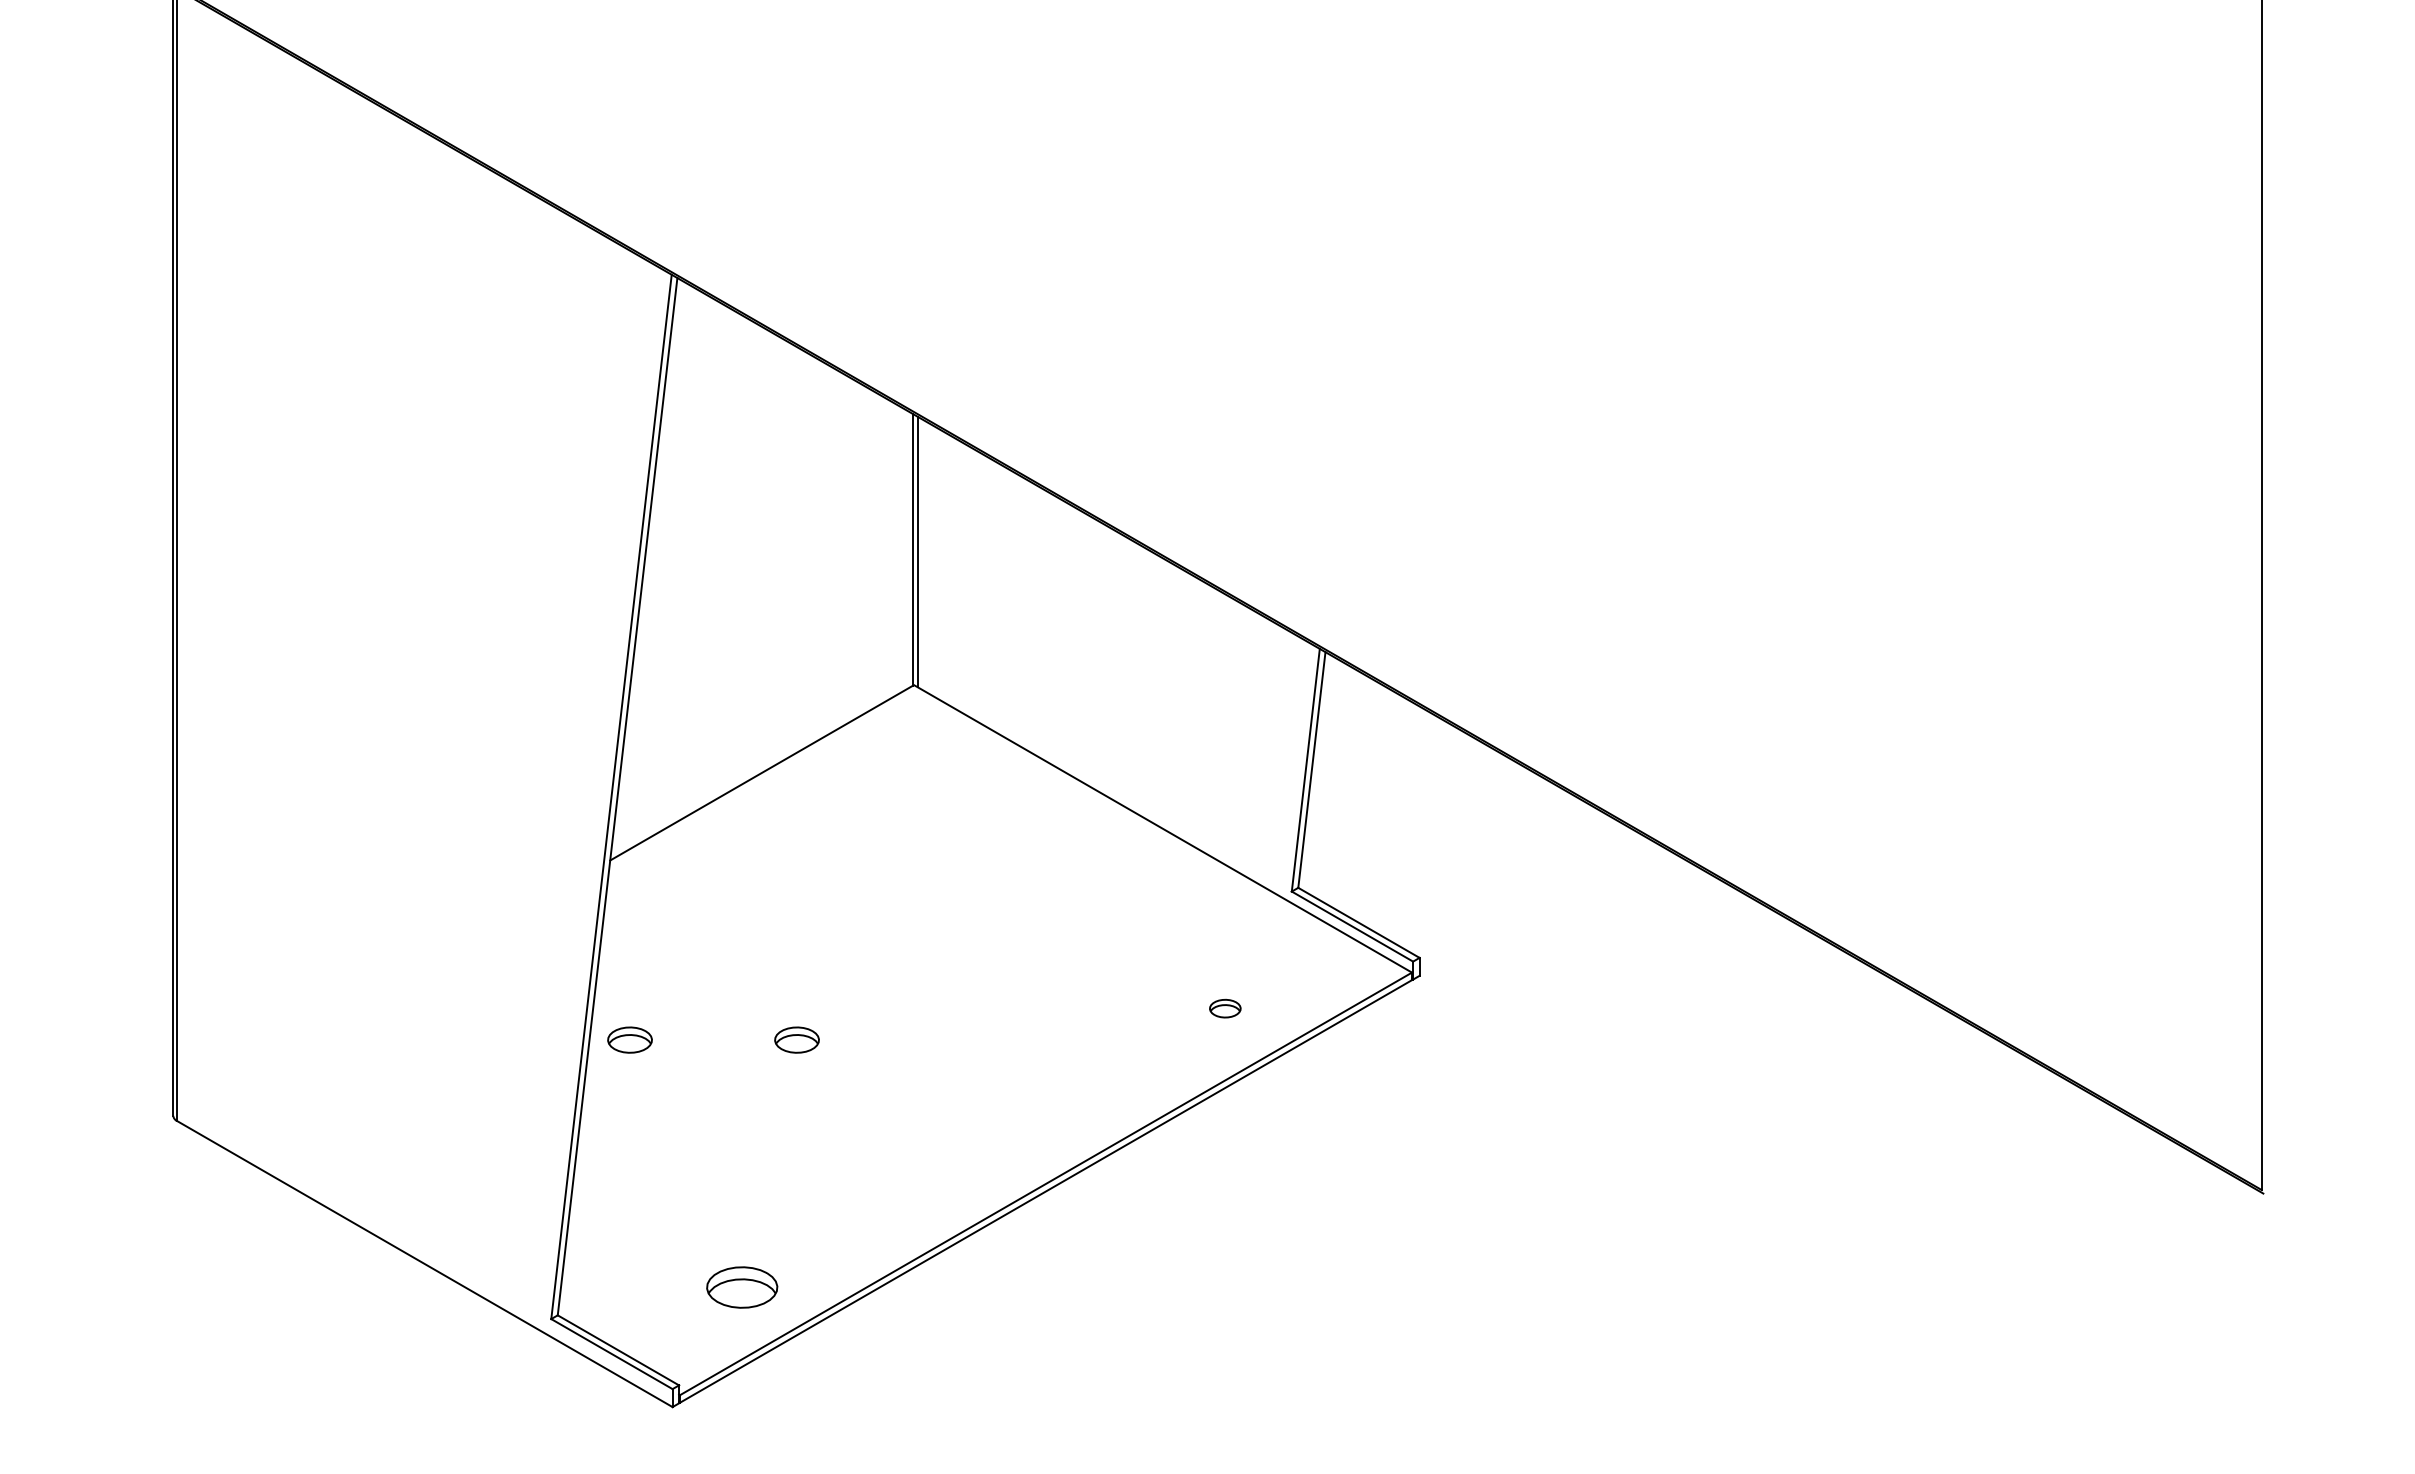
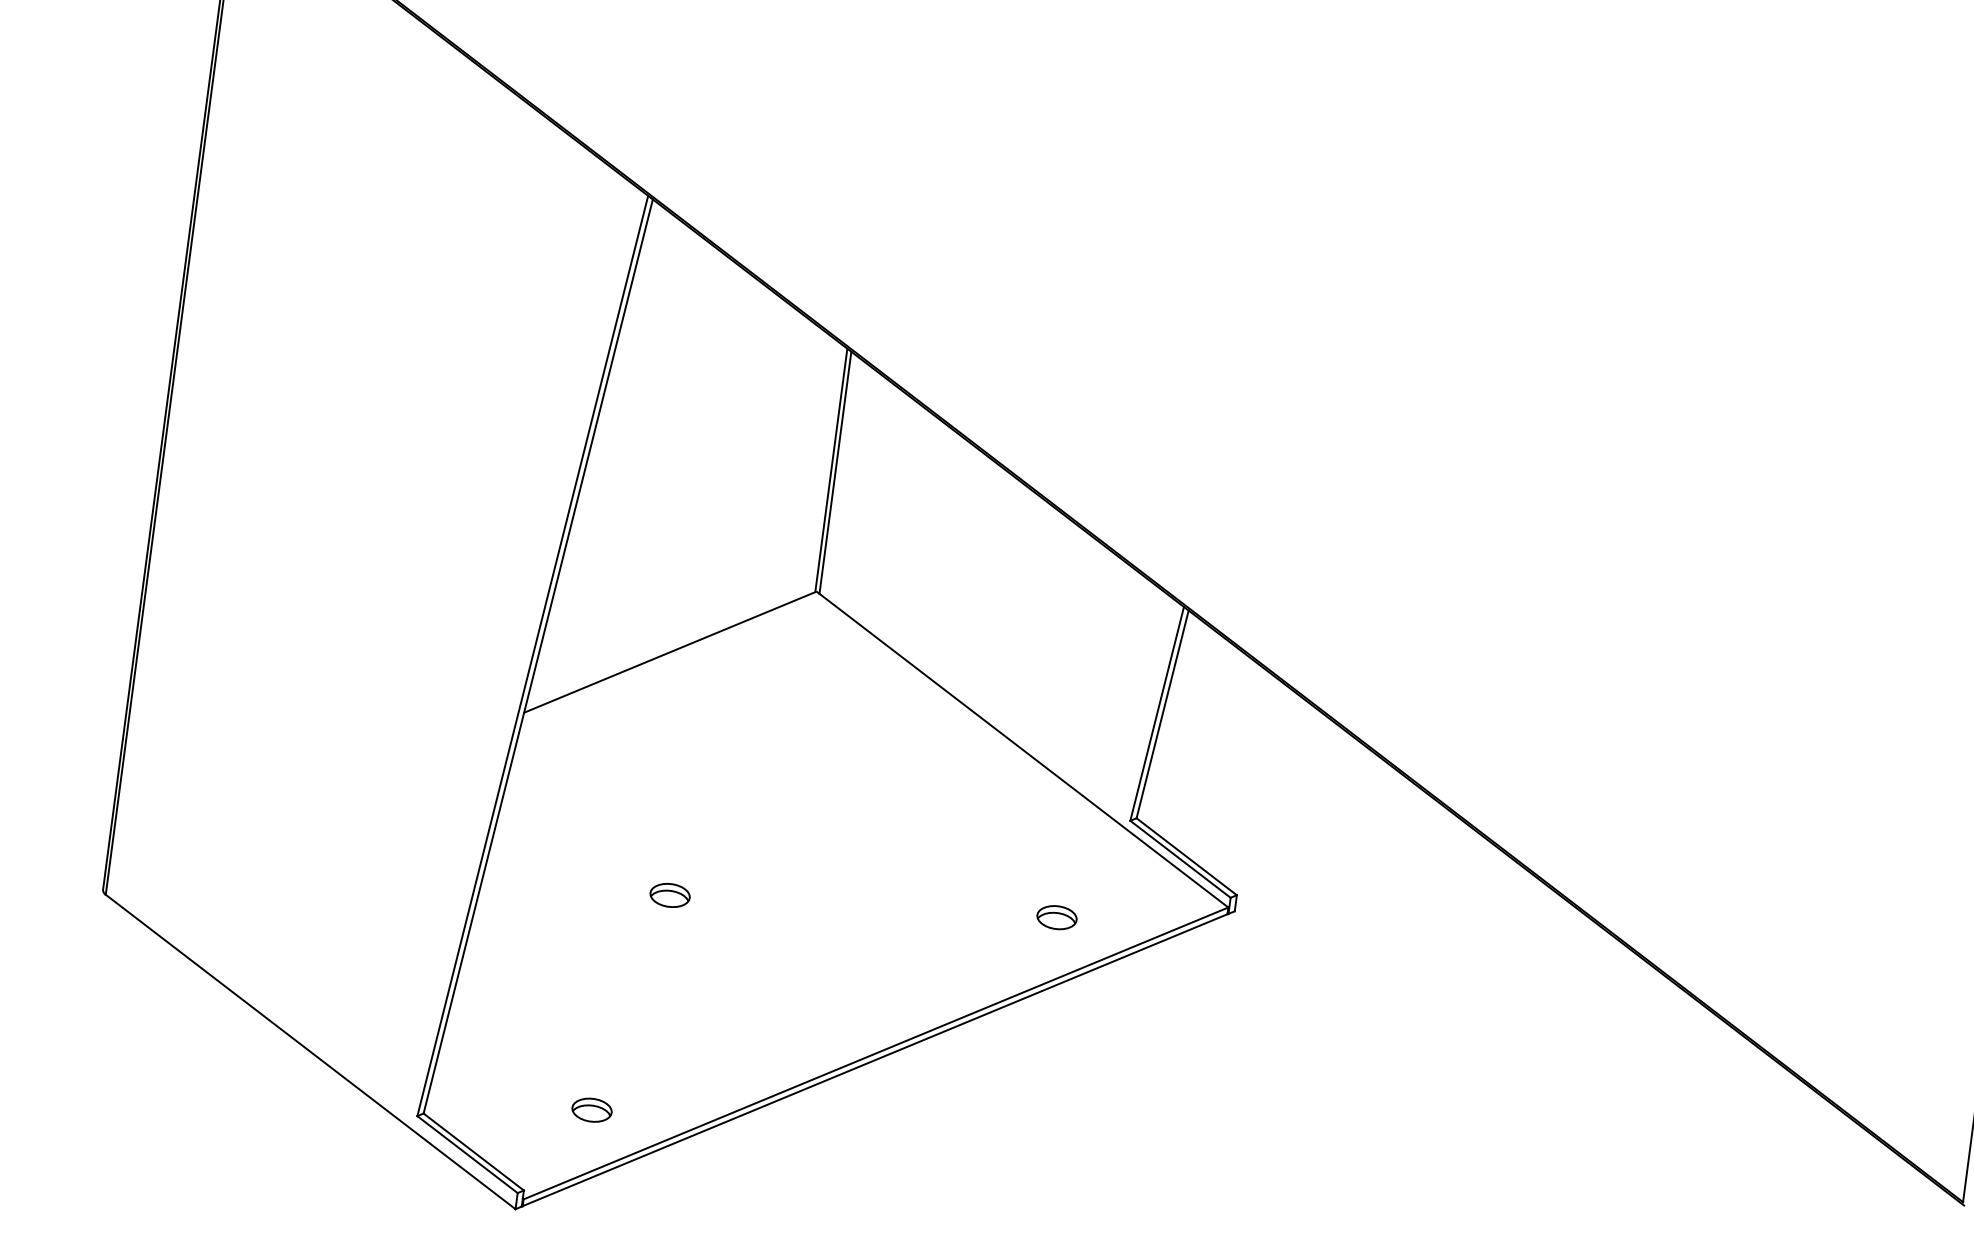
part: (1225, 1008) -> (1057, 917), size x1.43
part: (629, 1039) -> (520, 875), removed
part: (742, 1286) -> (592, 1109), size x0.62

